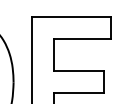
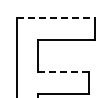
line: (72, 17) -> (56, 18), solid -> dashed
line: (79, 70) -> (63, 71), solid -> dashed

